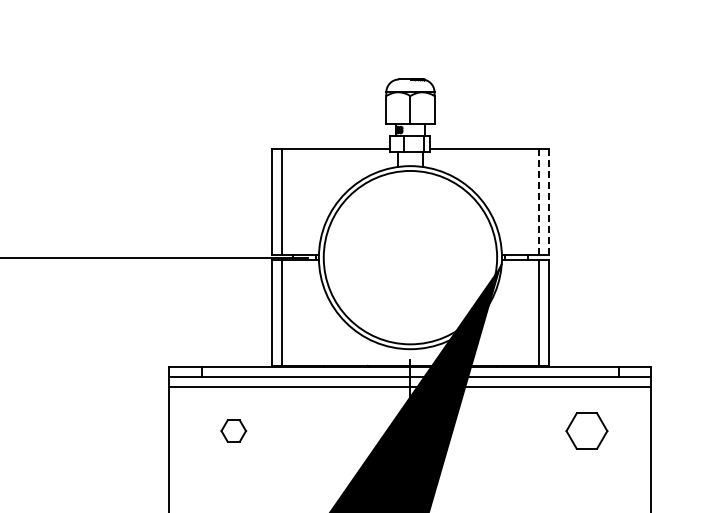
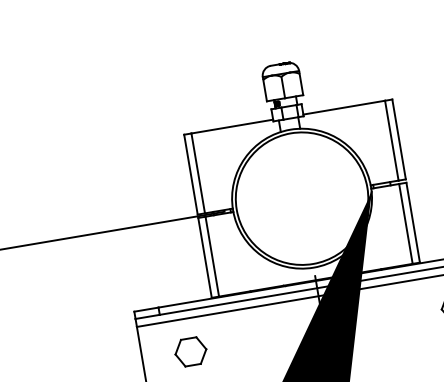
line: (538, 202) -> (391, 140), dashed -> solid
line: (548, 202) -> (399, 139), dashed -> solid
part: (233, 430) -> (190, 351), size x1.67

